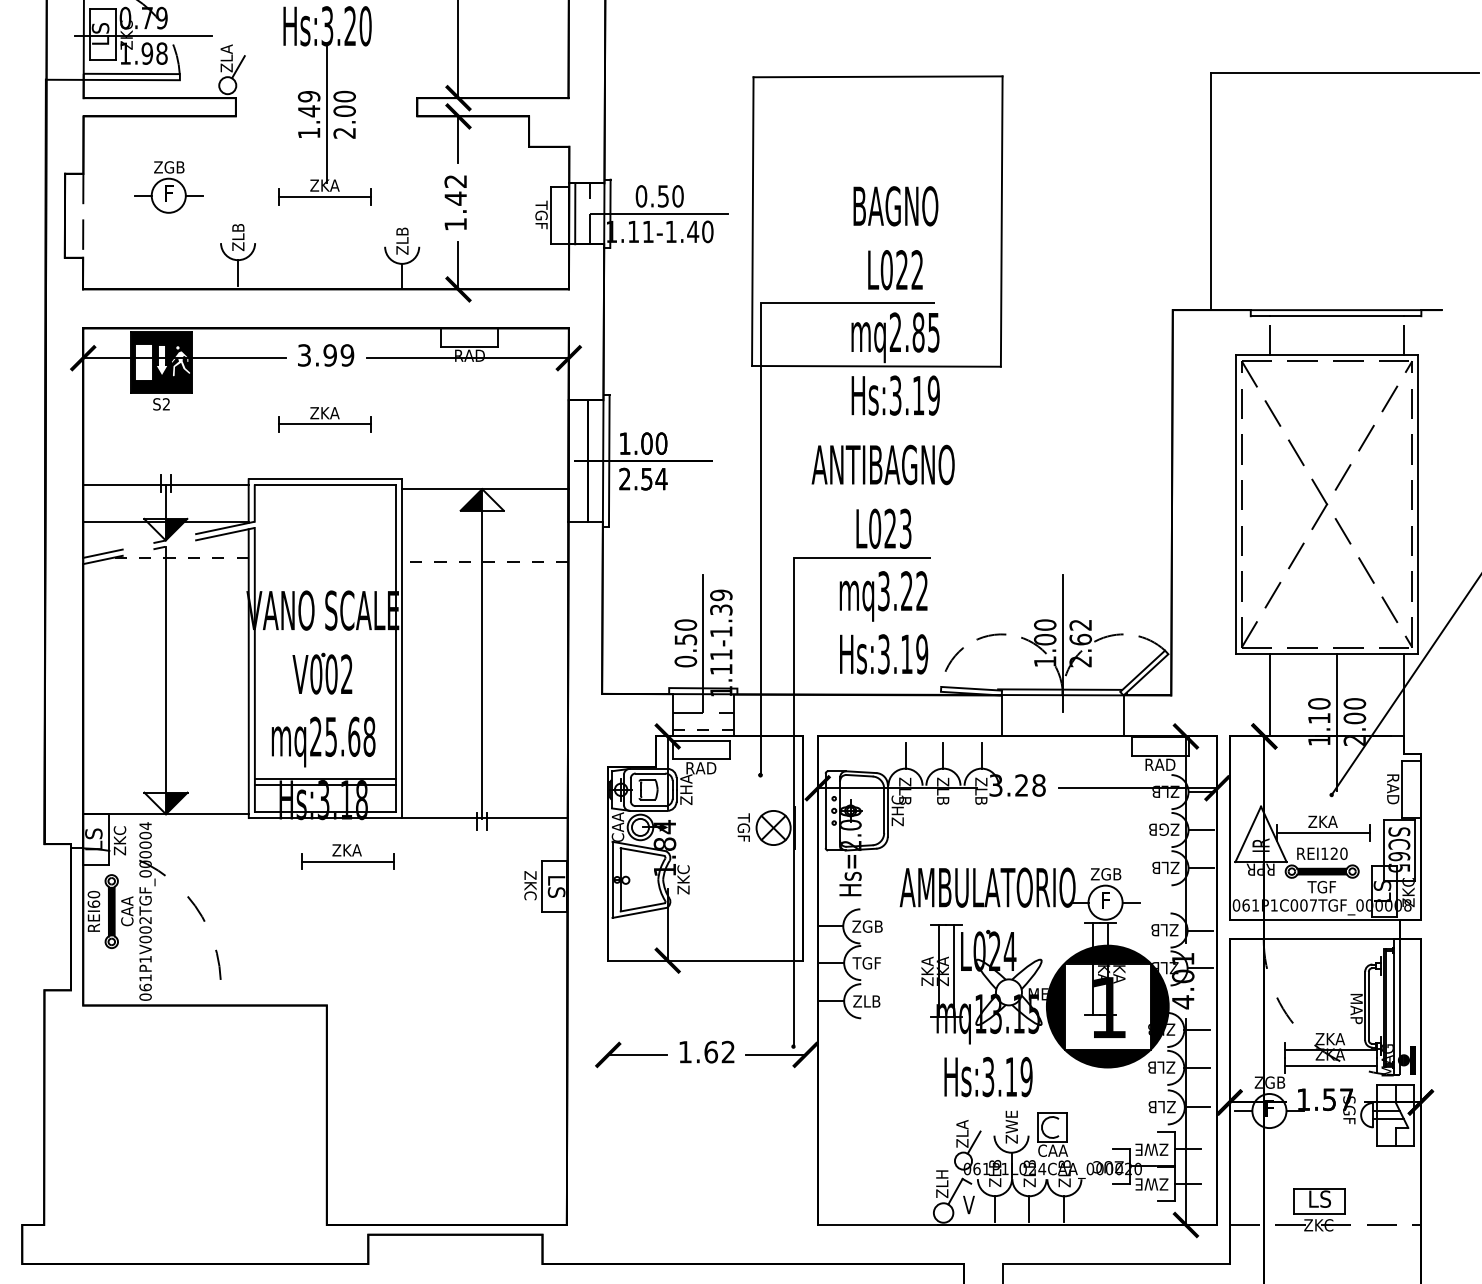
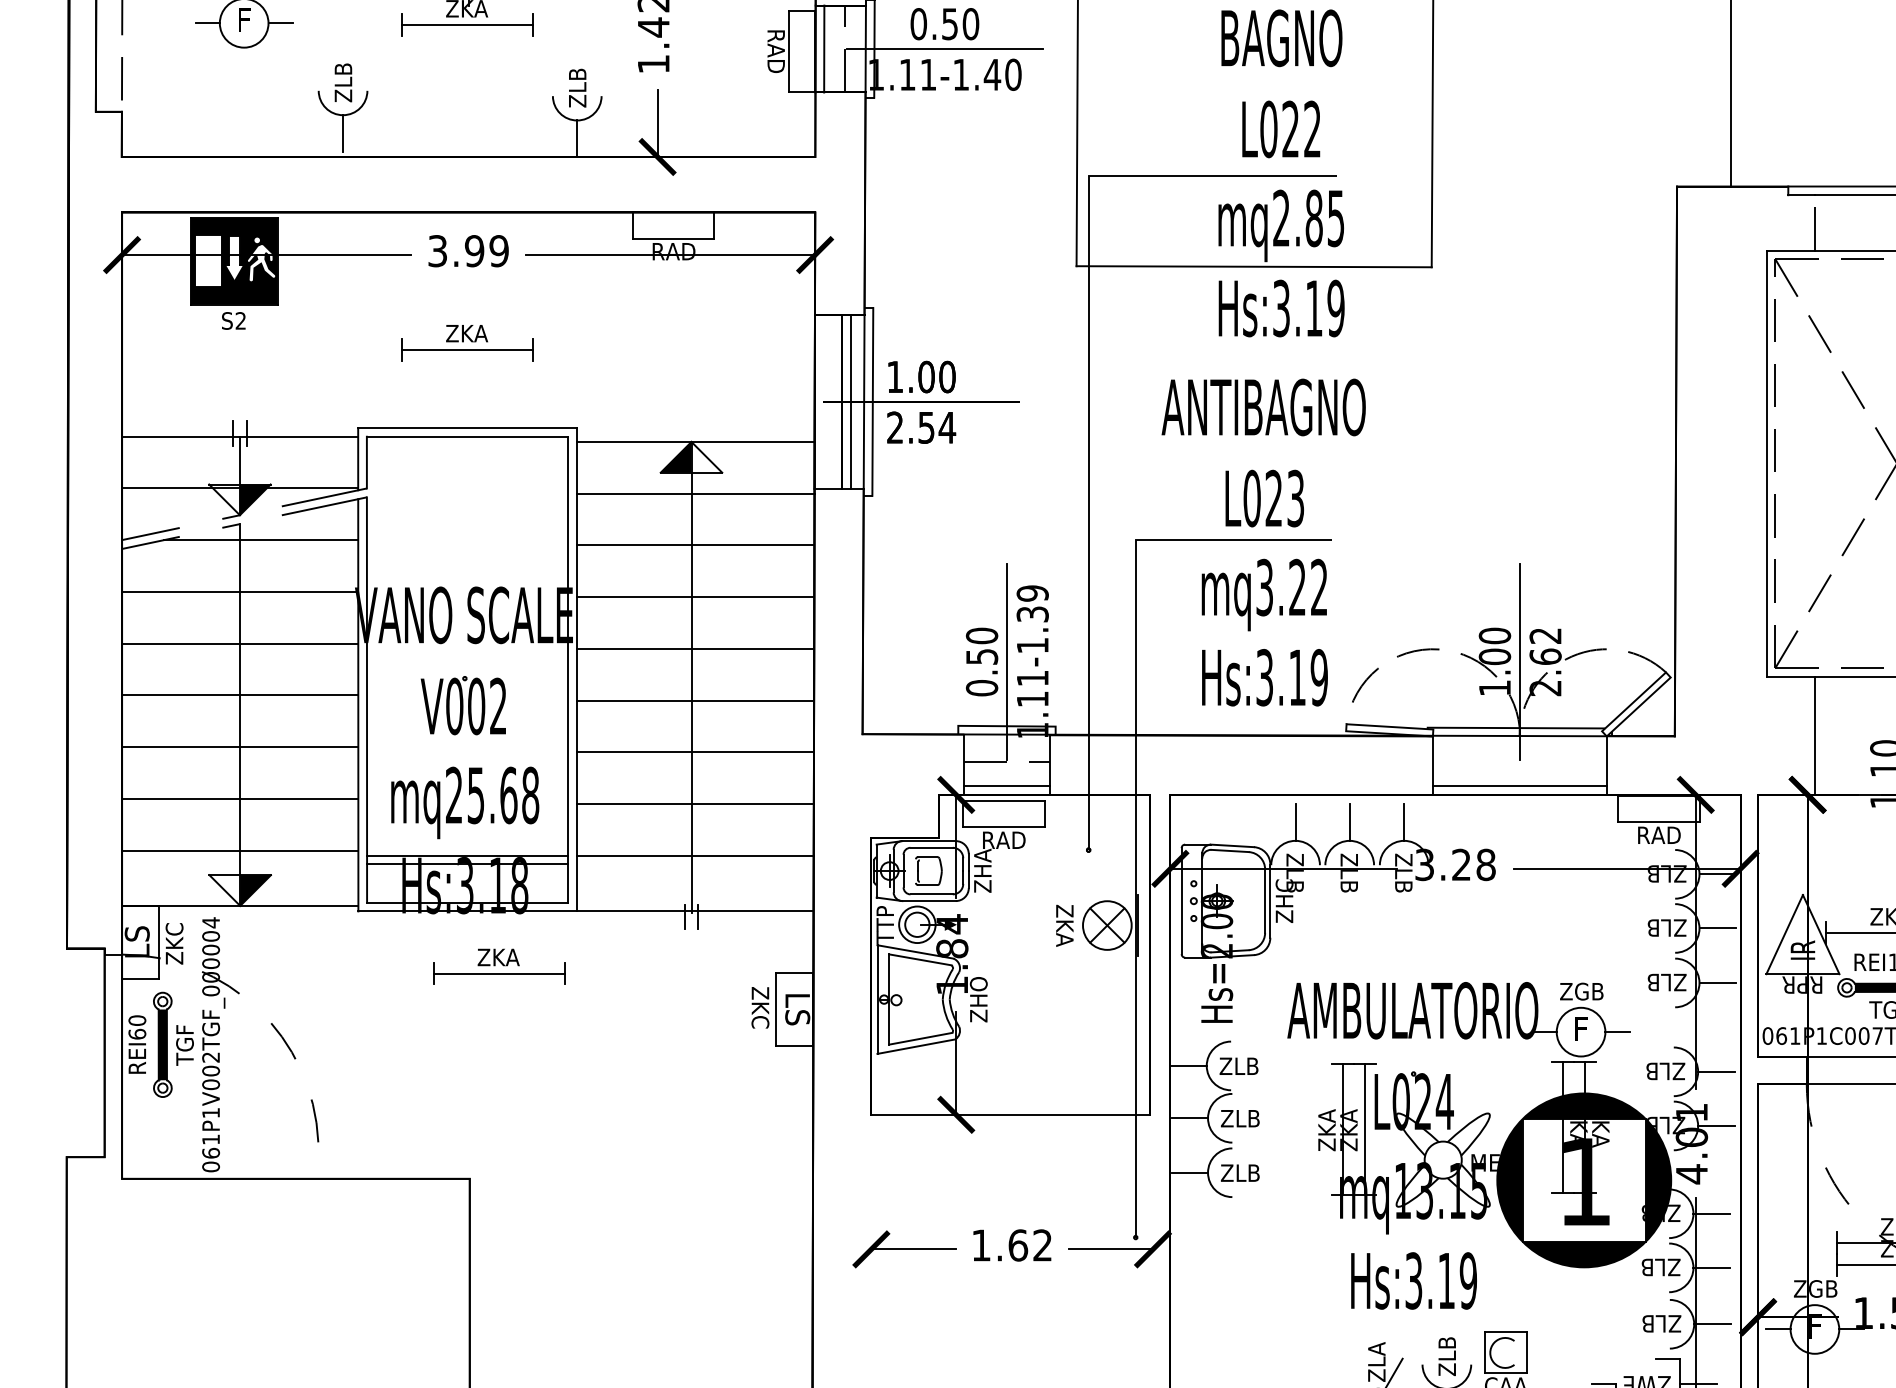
text: (541, 215) -> (776, 51), TGF -> RAD
line: (594, 461) -> (851, 402), added
line: (484, 525) -> (694, 493), added
line: (180, 557) -> (260, 539), dashed -> solid
line: (484, 561) -> (694, 545), dashed -> solid
line: (165, 594) -> (239, 592), added
line: (484, 597) -> (694, 596), added
line: (165, 630) -> (239, 643), added
line: (484, 634) -> (694, 649), added
line: (165, 666) -> (239, 695), added
line: (484, 670) -> (694, 700), added
line: (165, 702) -> (239, 746), added
line: (484, 706) -> (694, 752), added
line: (703, 730) -> (1007, 786), dashed -> solid
line: (1062, 730) -> (1519, 786), added
line: (165, 739) -> (239, 799), added
line: (484, 742) -> (694, 803), added
line: (165, 775) -> (239, 850), added
line: (484, 779) -> (694, 856), added
text: (617, 826) -> (884, 923), CAA -> TTP
text: (743, 827) -> (1064, 924), TGF -> ZKA
text: (1158, 829) -> (1656, 927), ZGB -> ZLB
text: (683, 879) -> (978, 999), ZKC -> ZHO
text: (127, 911) -> (185, 1044), CAA -> TGF
text: (872, 926) -> (1248, 1066), ZGB -> ZLB
text: (866, 963) -> (1239, 1118), TGF -> ZLB
text: (1011, 1121) -> (1446, 1344), ZWE -> ZLB

